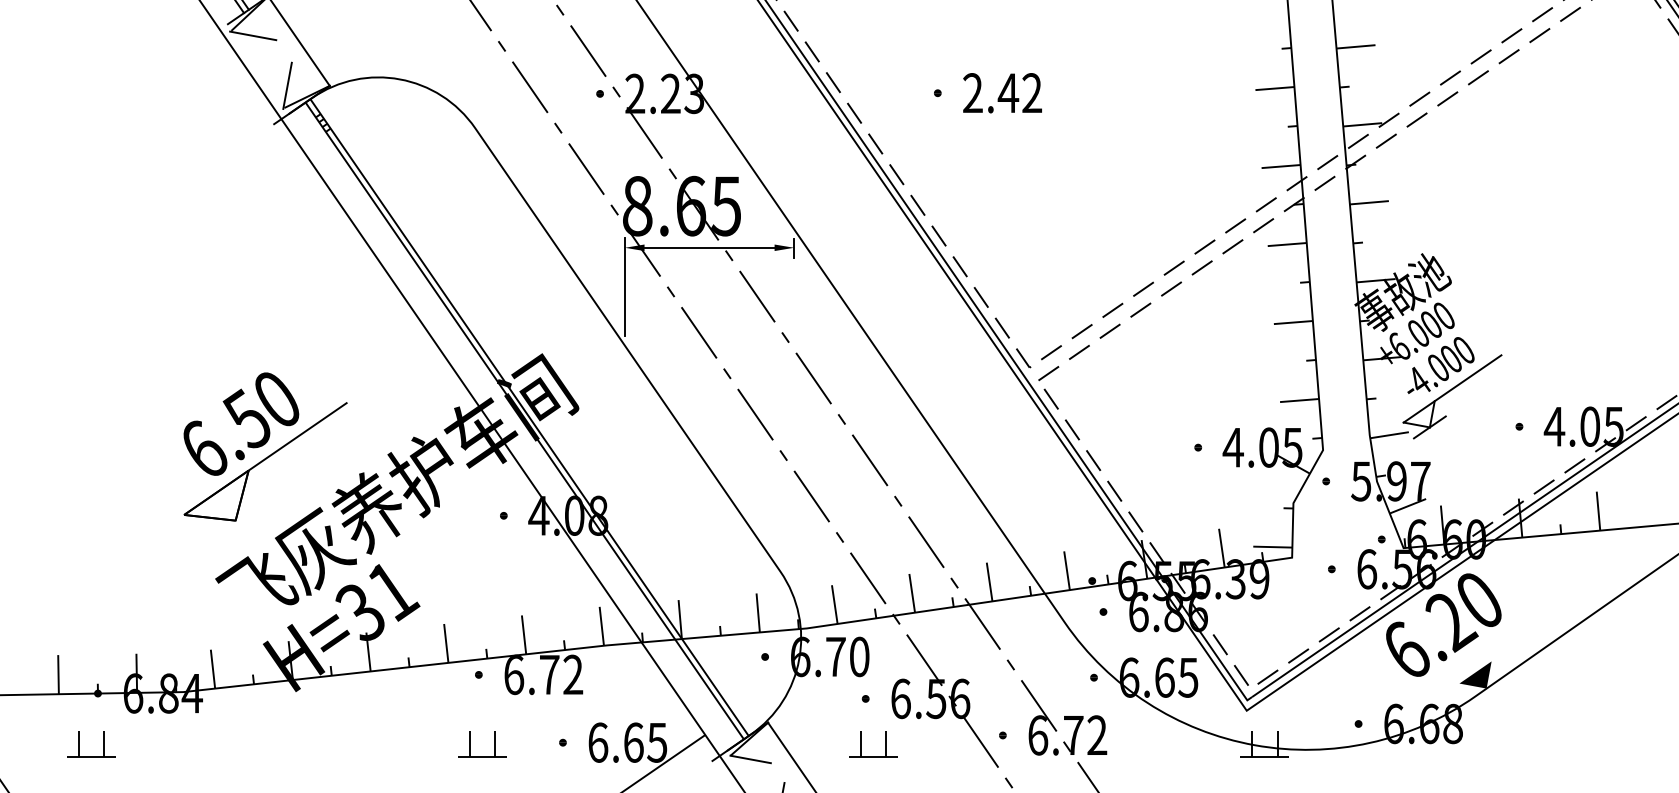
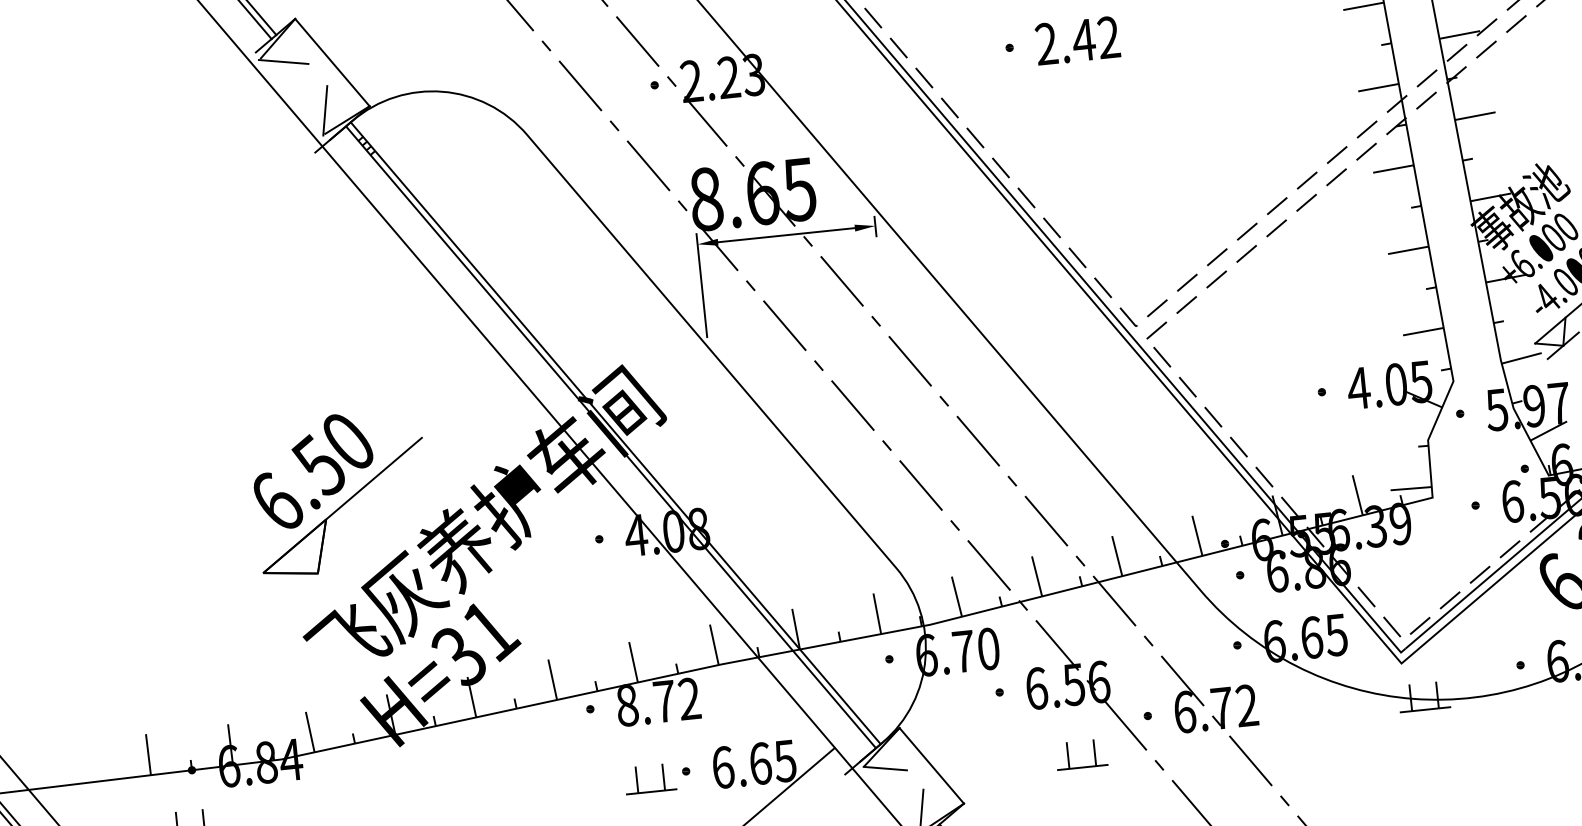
text: (514, 674) -> (627, 704), 6.72 -> 8.72
part: (470, 744) -> (637, 780), moved
part: (861, 744) -> (1068, 756), moved

